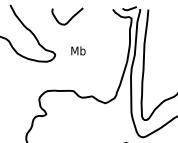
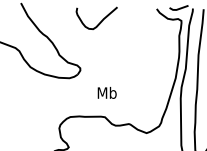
text: (78, 50) -> (107, 92), moved

